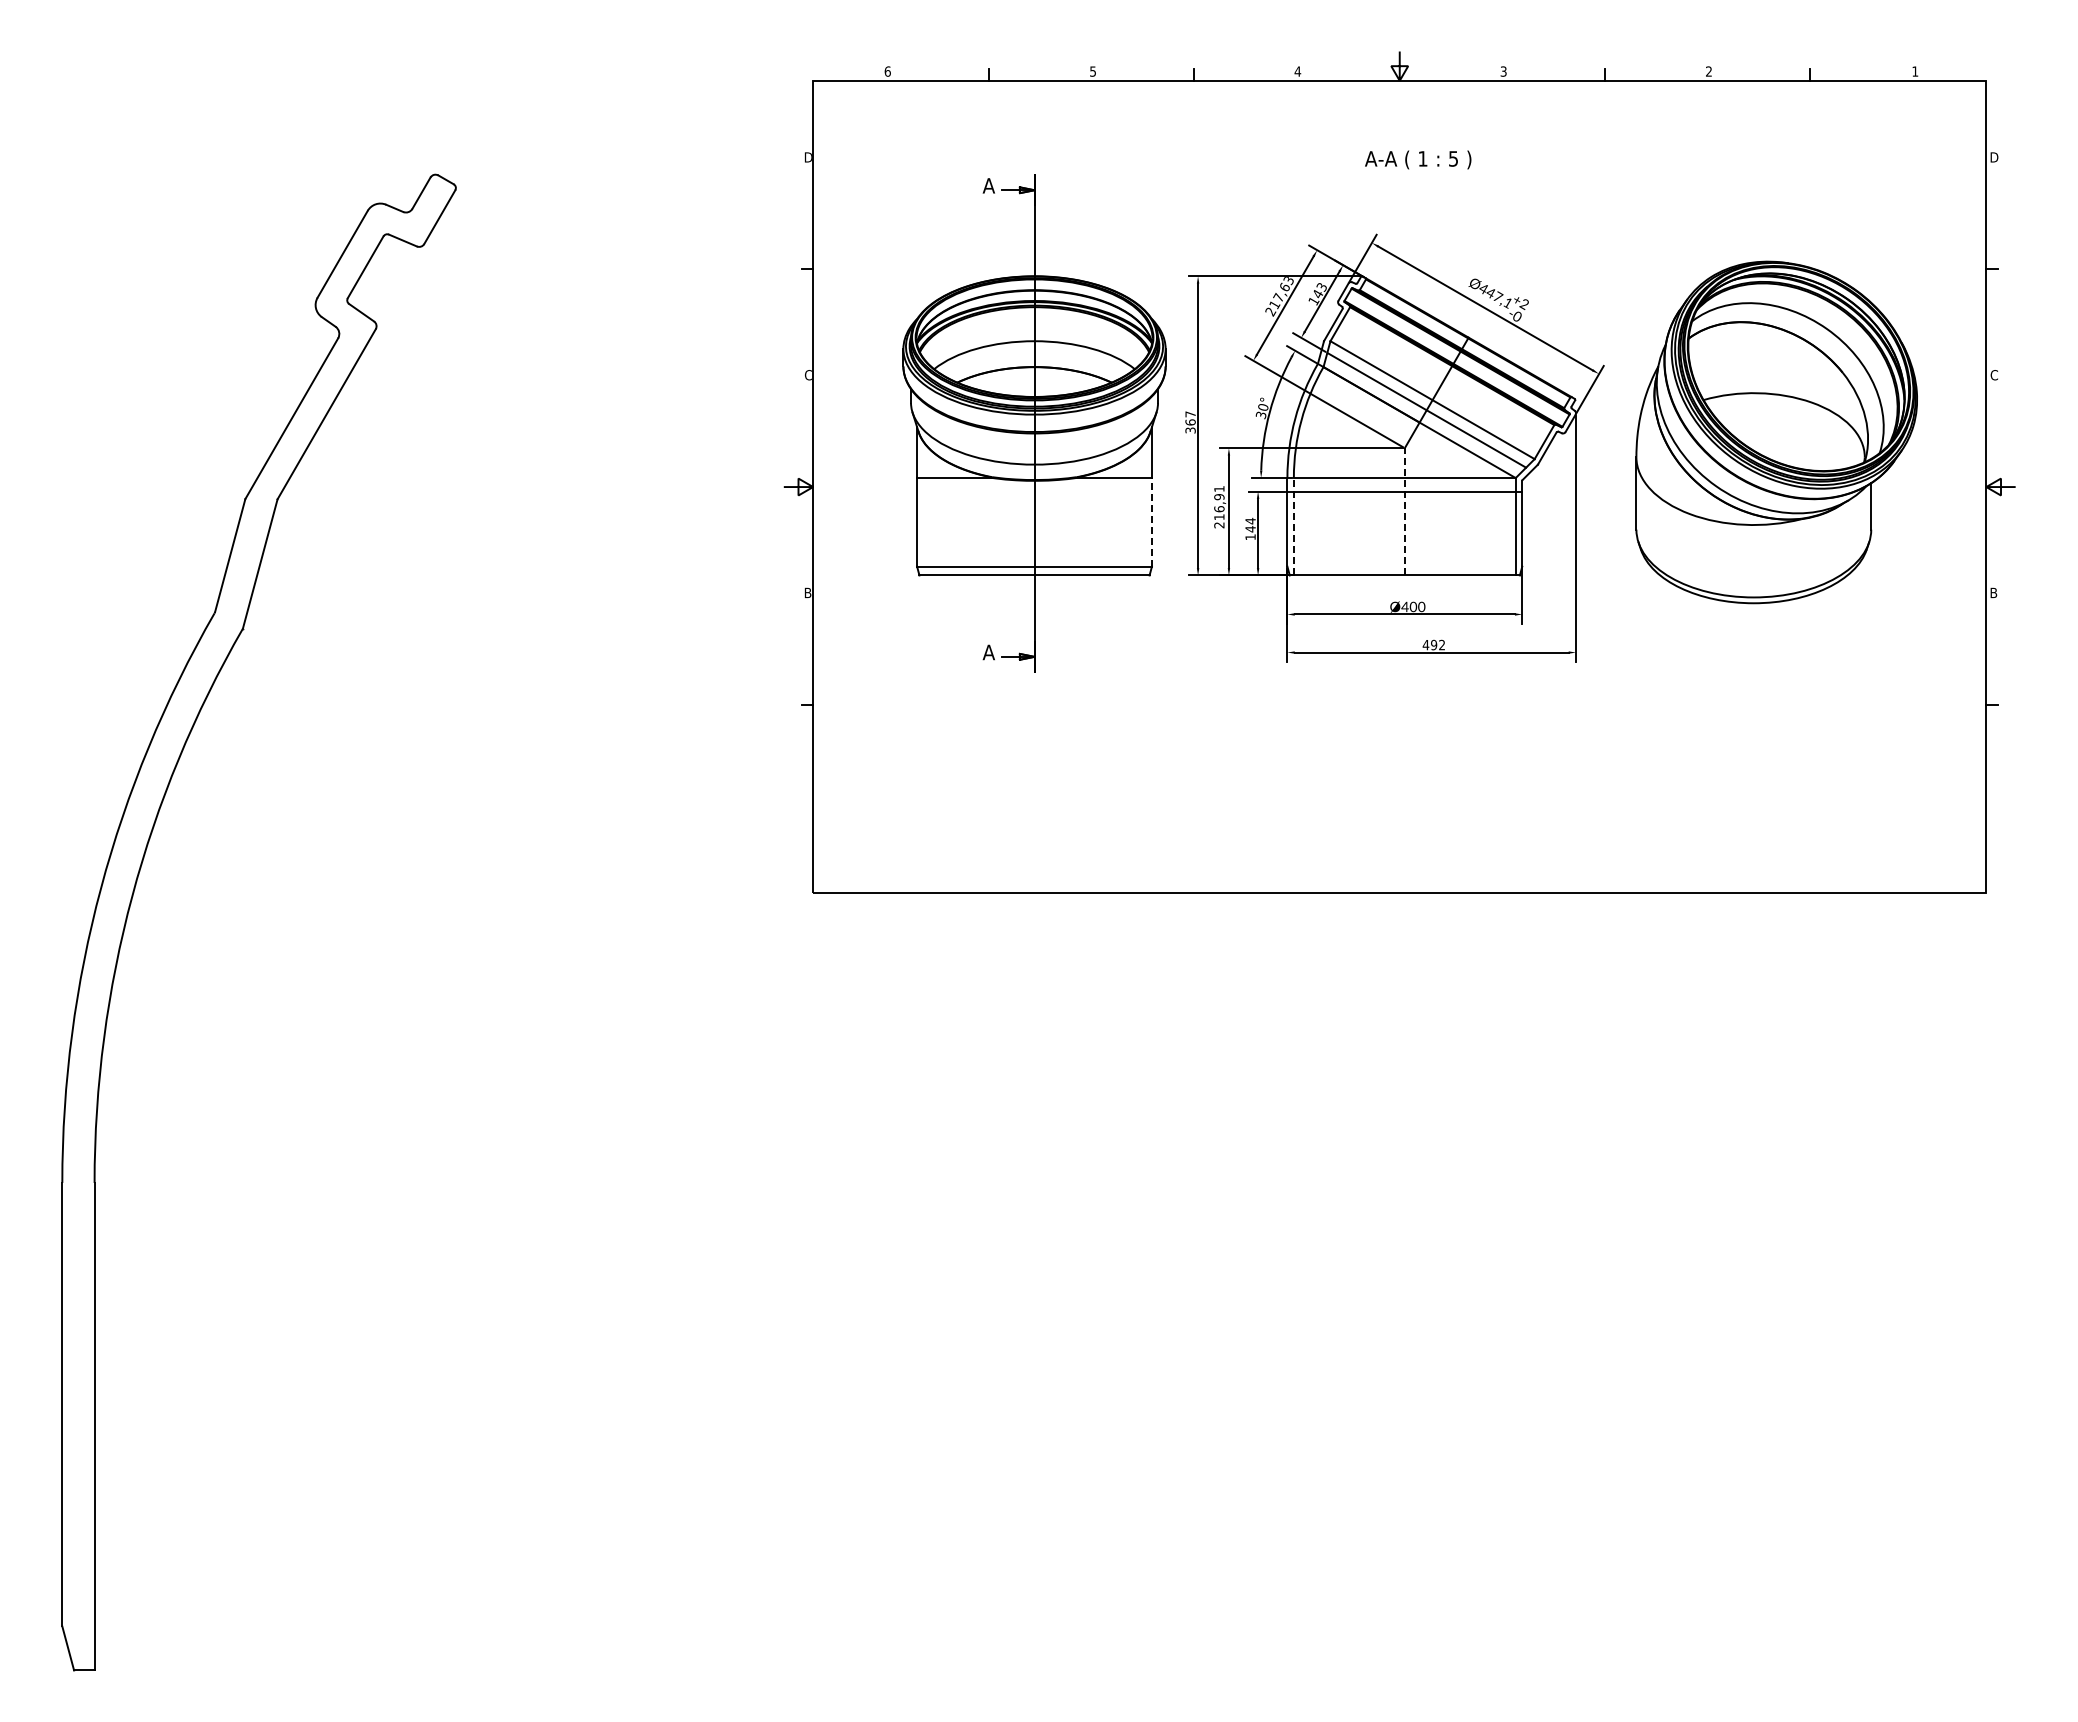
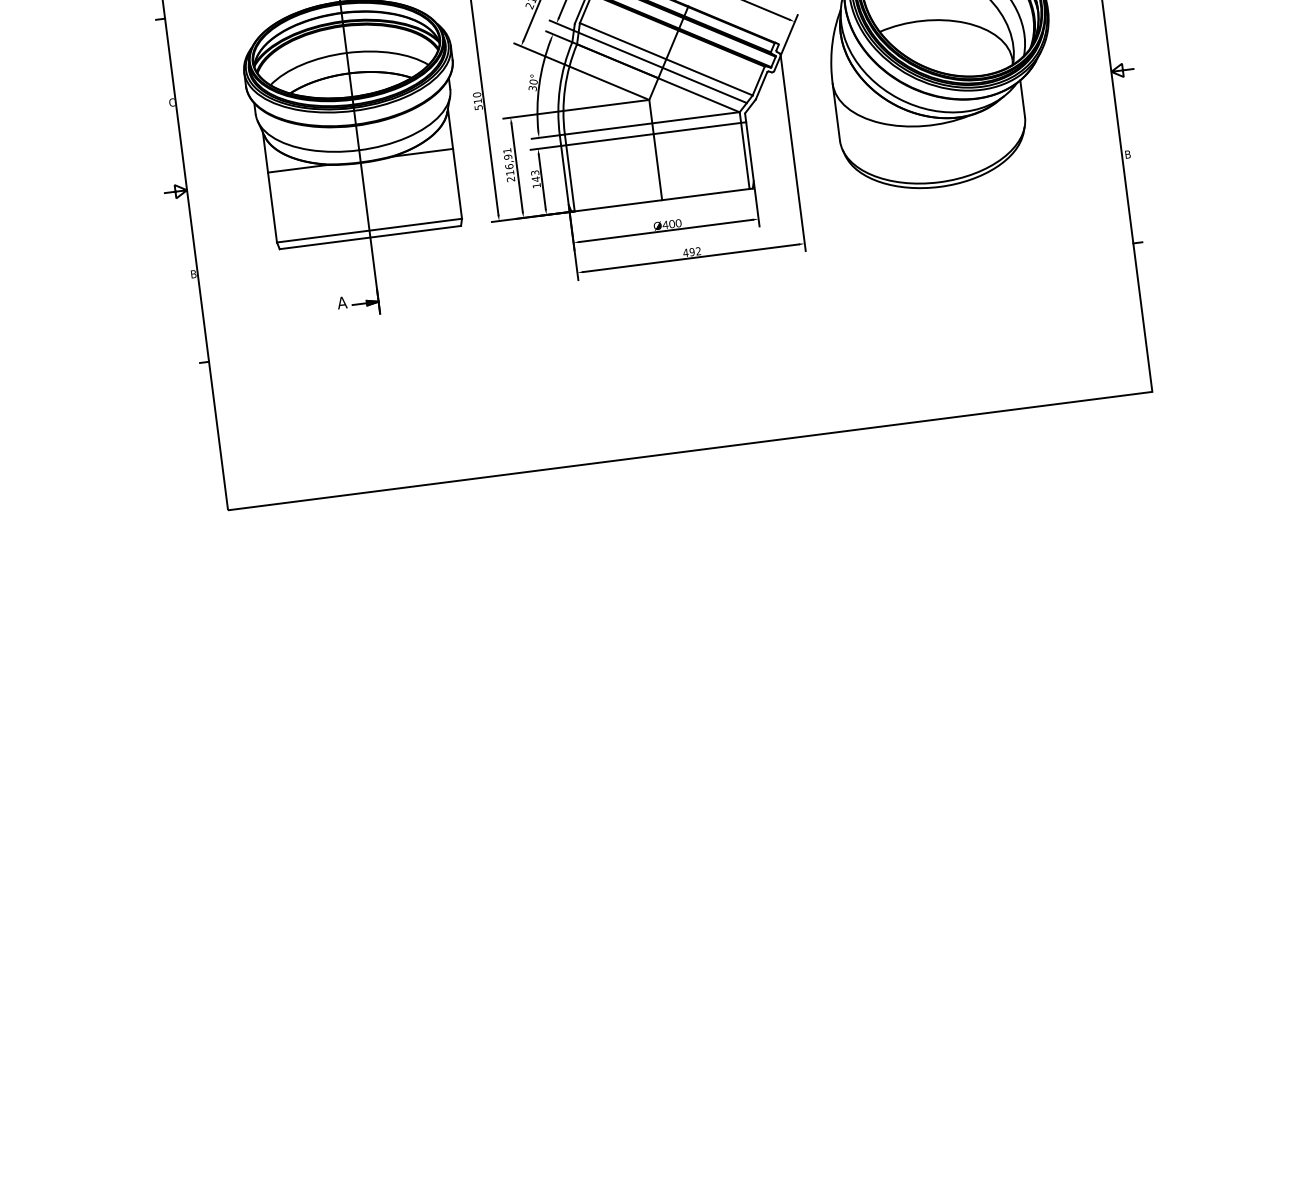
text: (1190, 422) -> (477, 101), 367 -> 510
line: (1404, 511) -> (655, 149), dashed -> solid
text: (1250, 520) -> (535, 172), 144 -> 143
line: (1151, 521) -> (457, 183), dashed -> solid
line: (1293, 526) -> (569, 172), dashed -> solid

